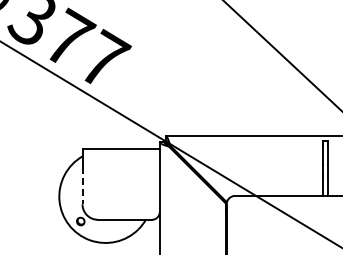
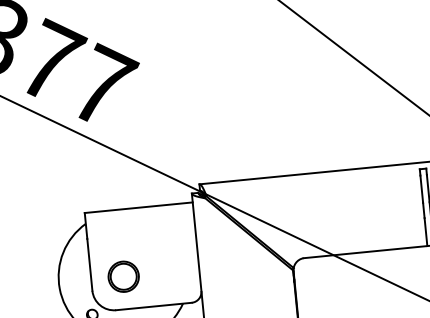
line: (82, 185) -> (89, 264), dashed -> solid
part: (105, 196) -> (123, 276), added

